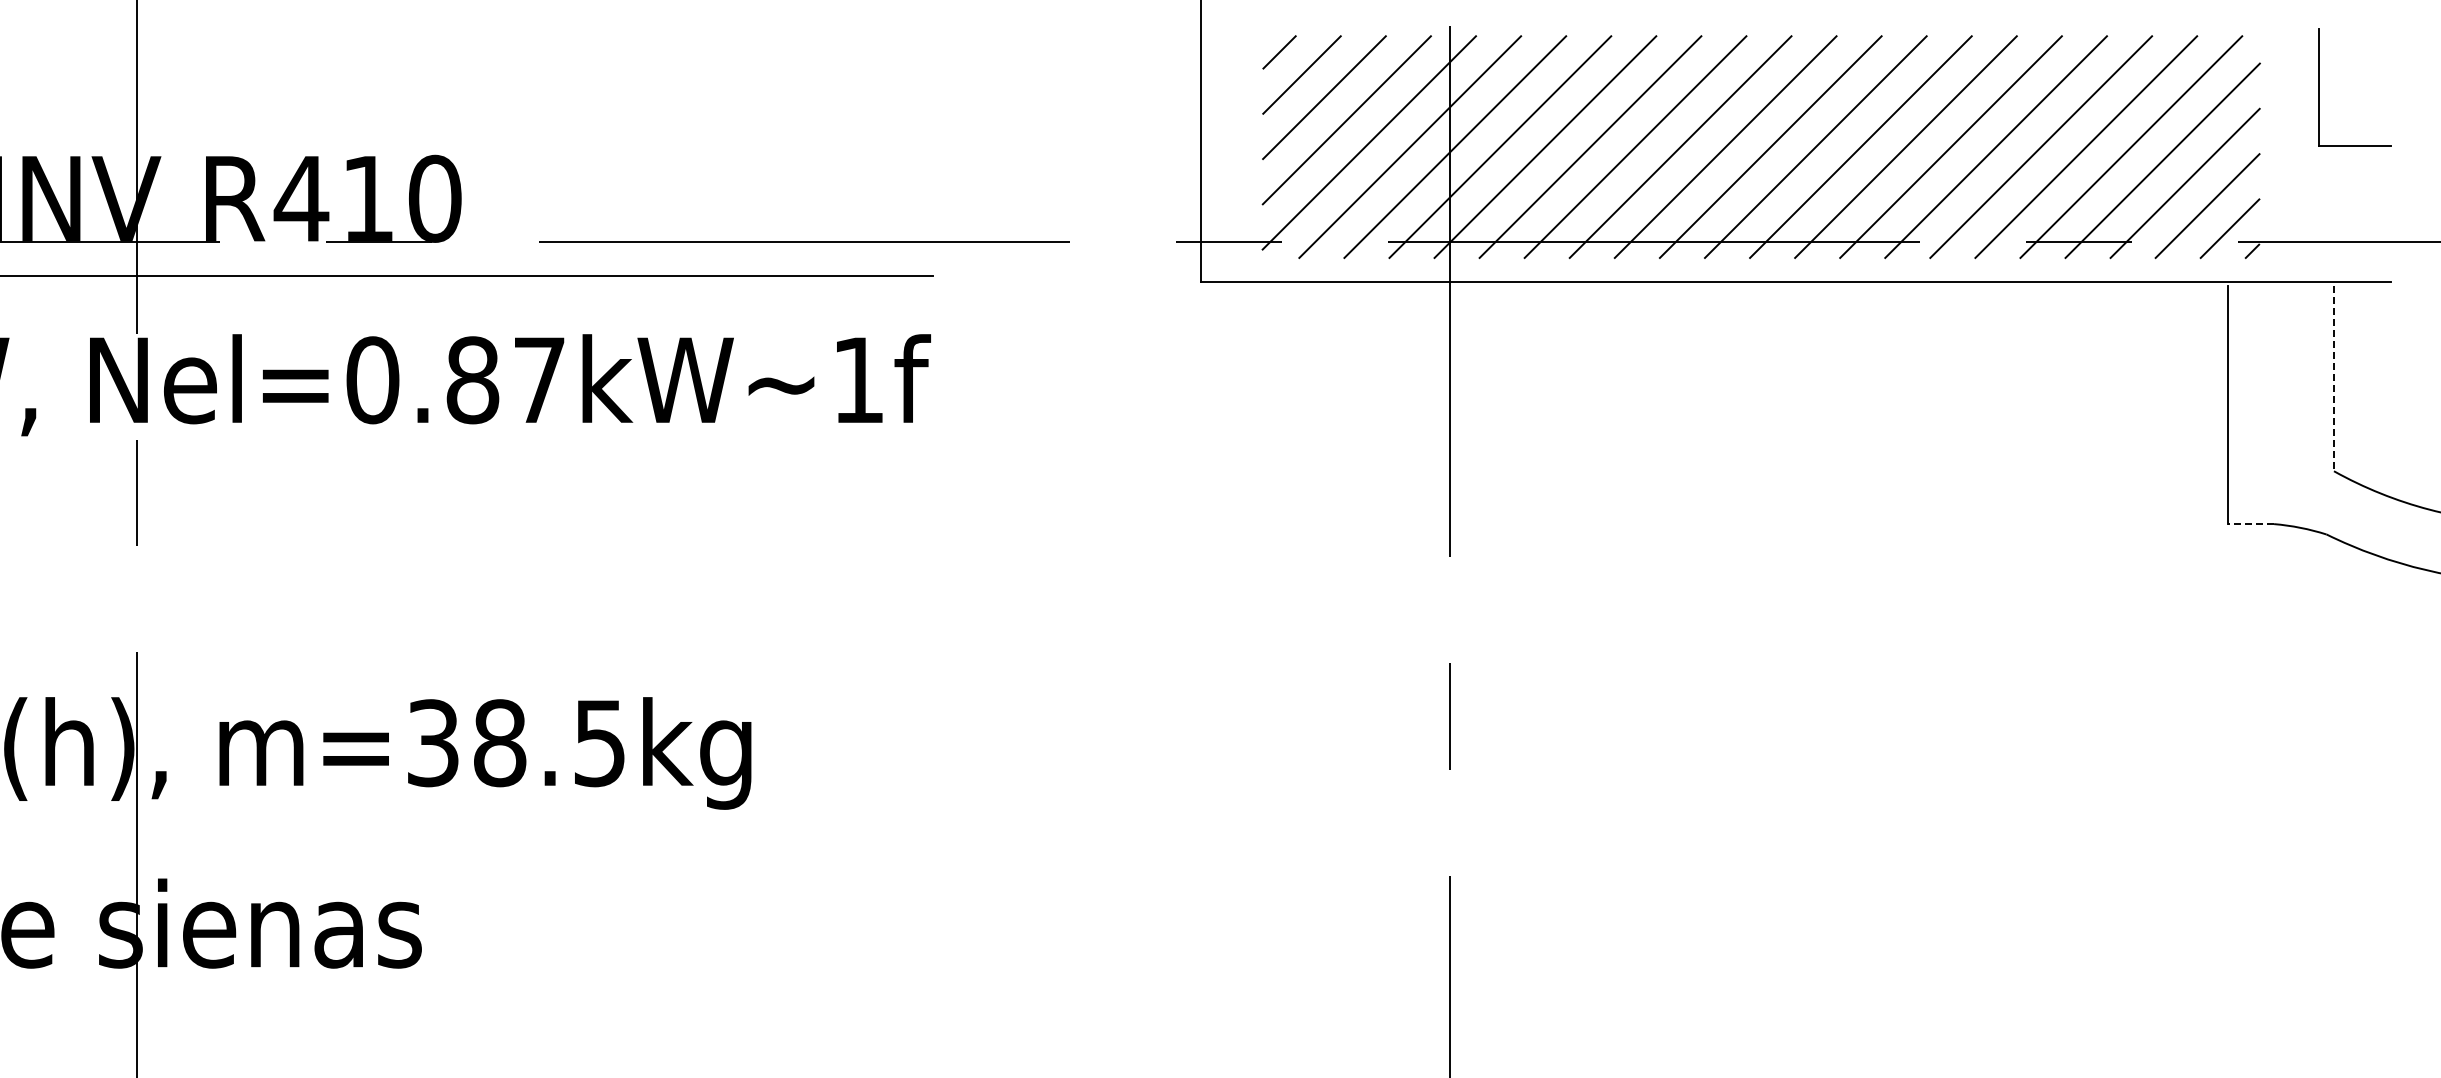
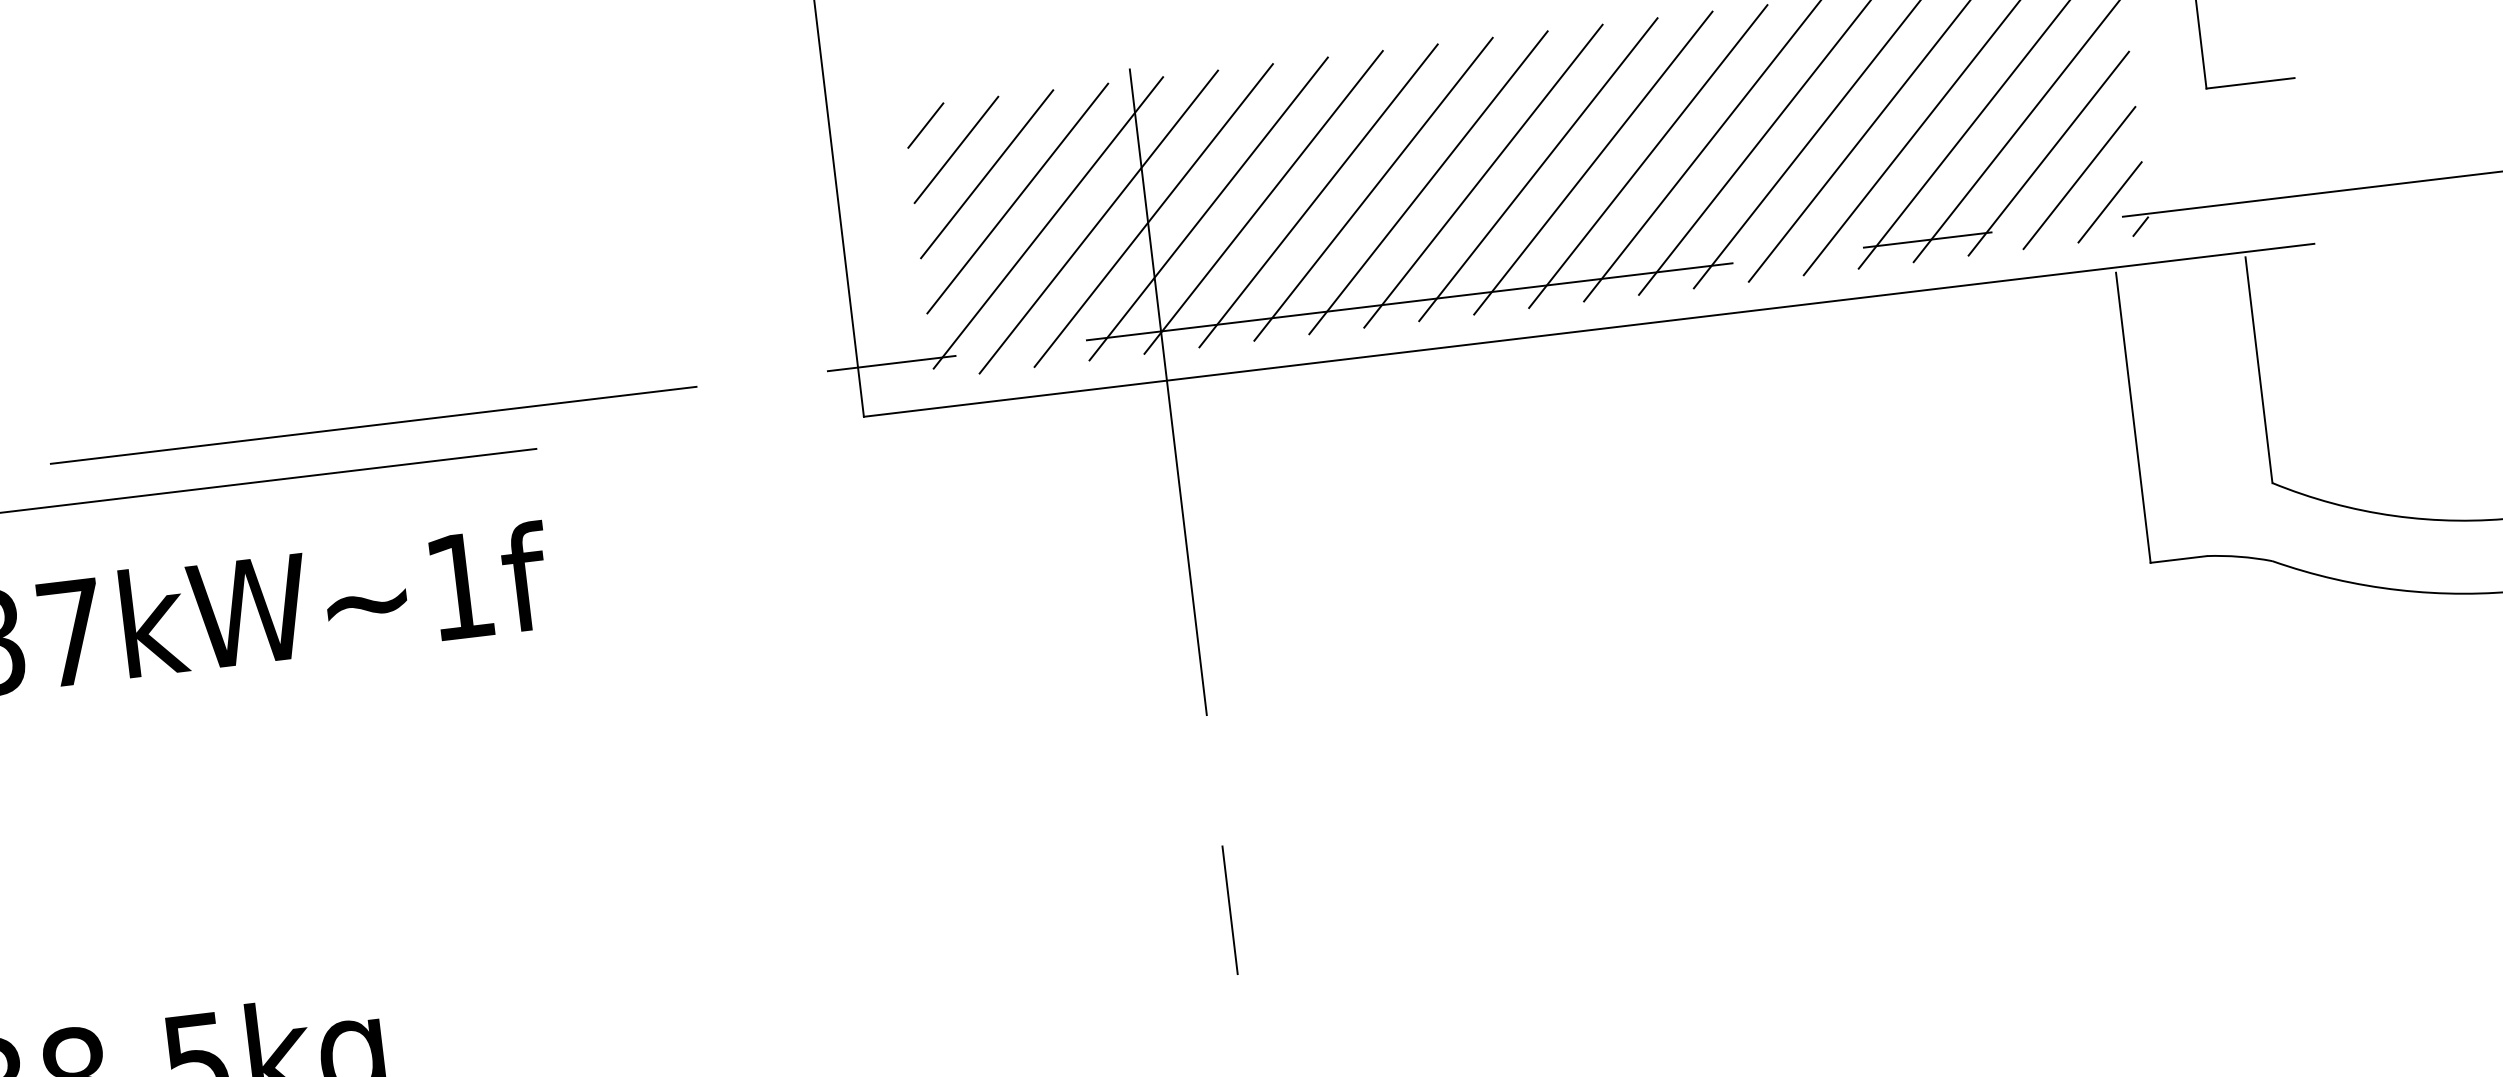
line: (2334, 378) -> (2259, 369), dashed -> solid
line: (2250, 524) -> (2178, 559), dashed -> solid

